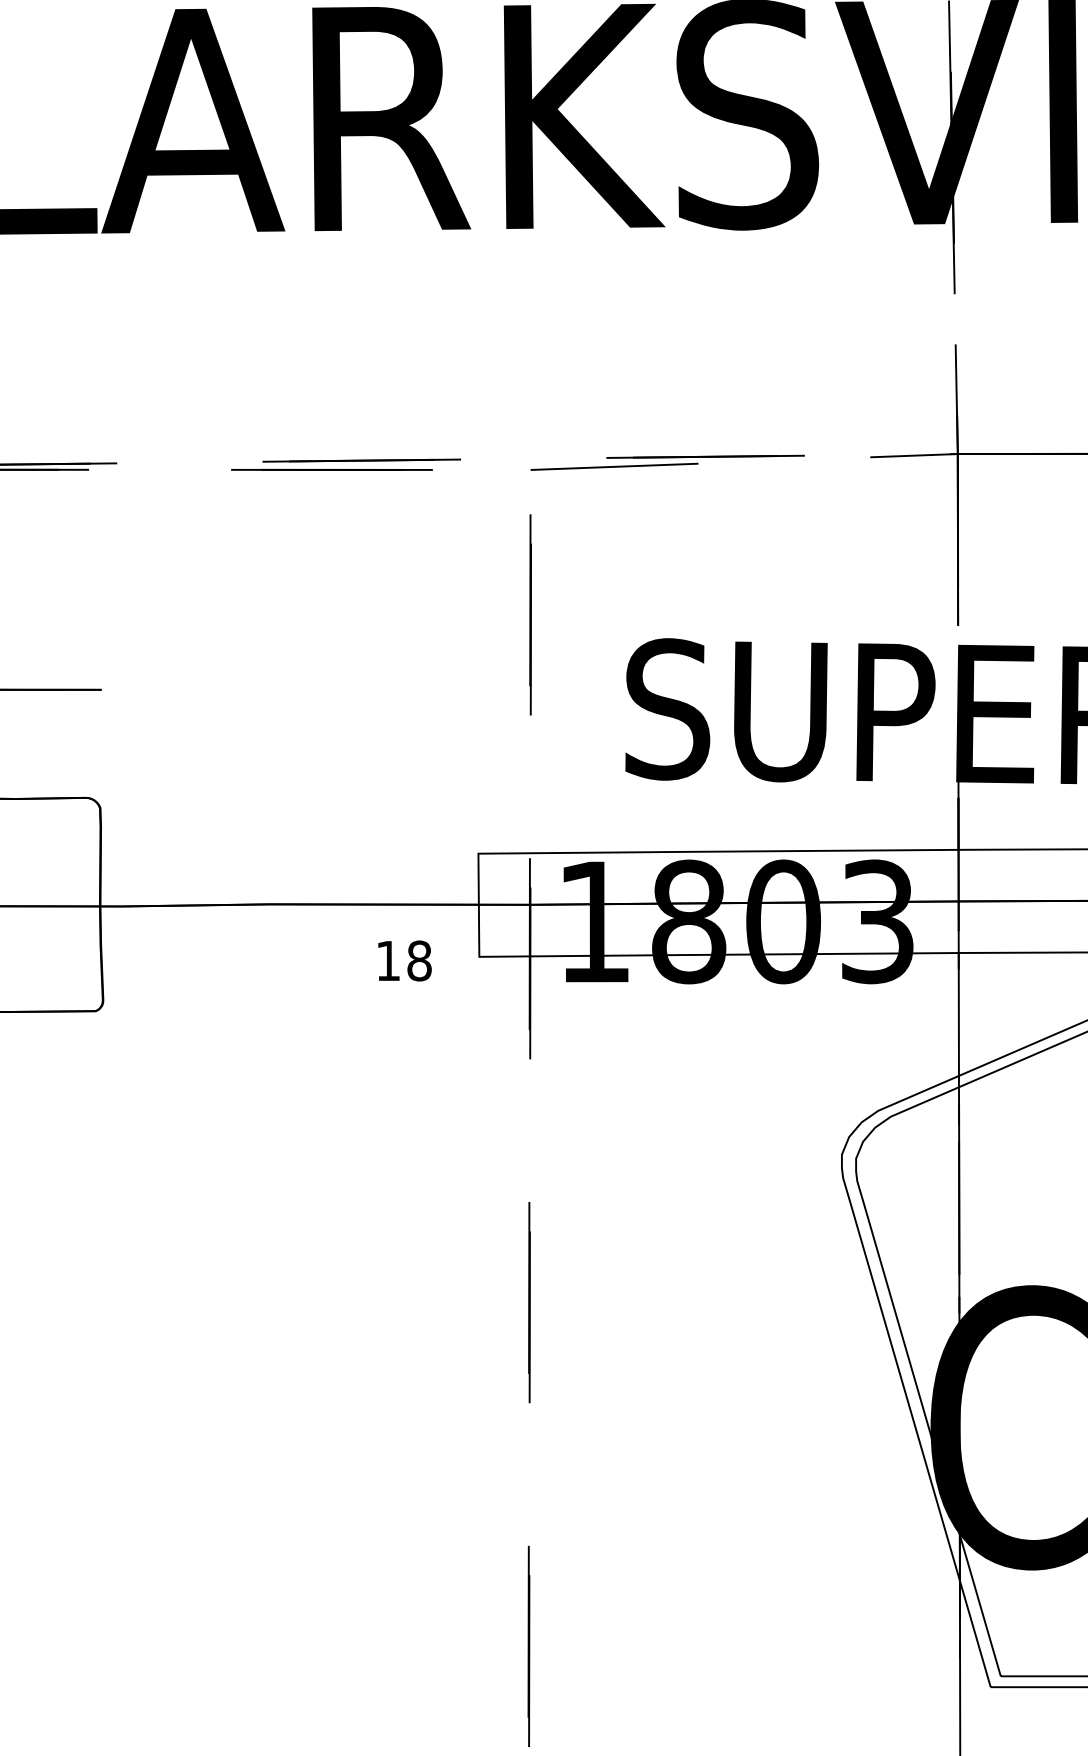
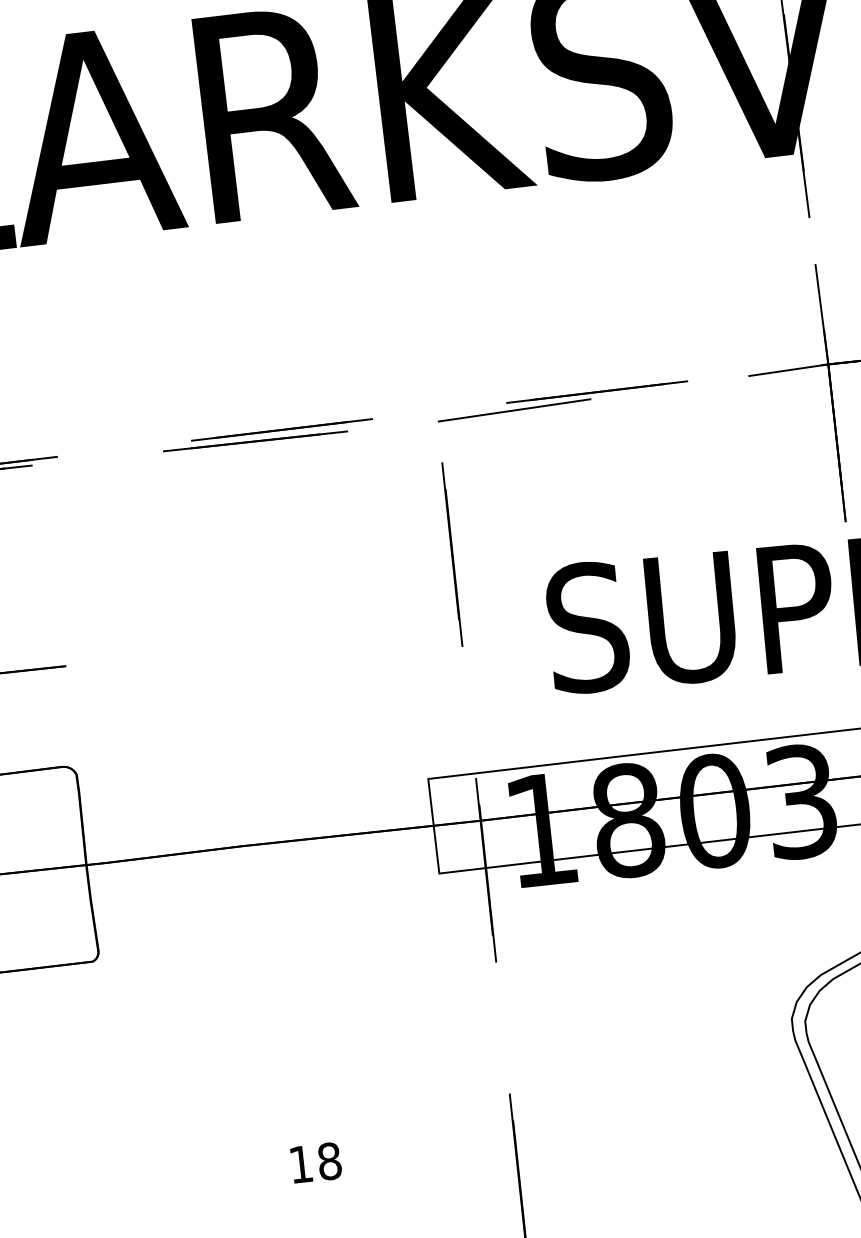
text: (404, 960) -> (315, 1162), moved

